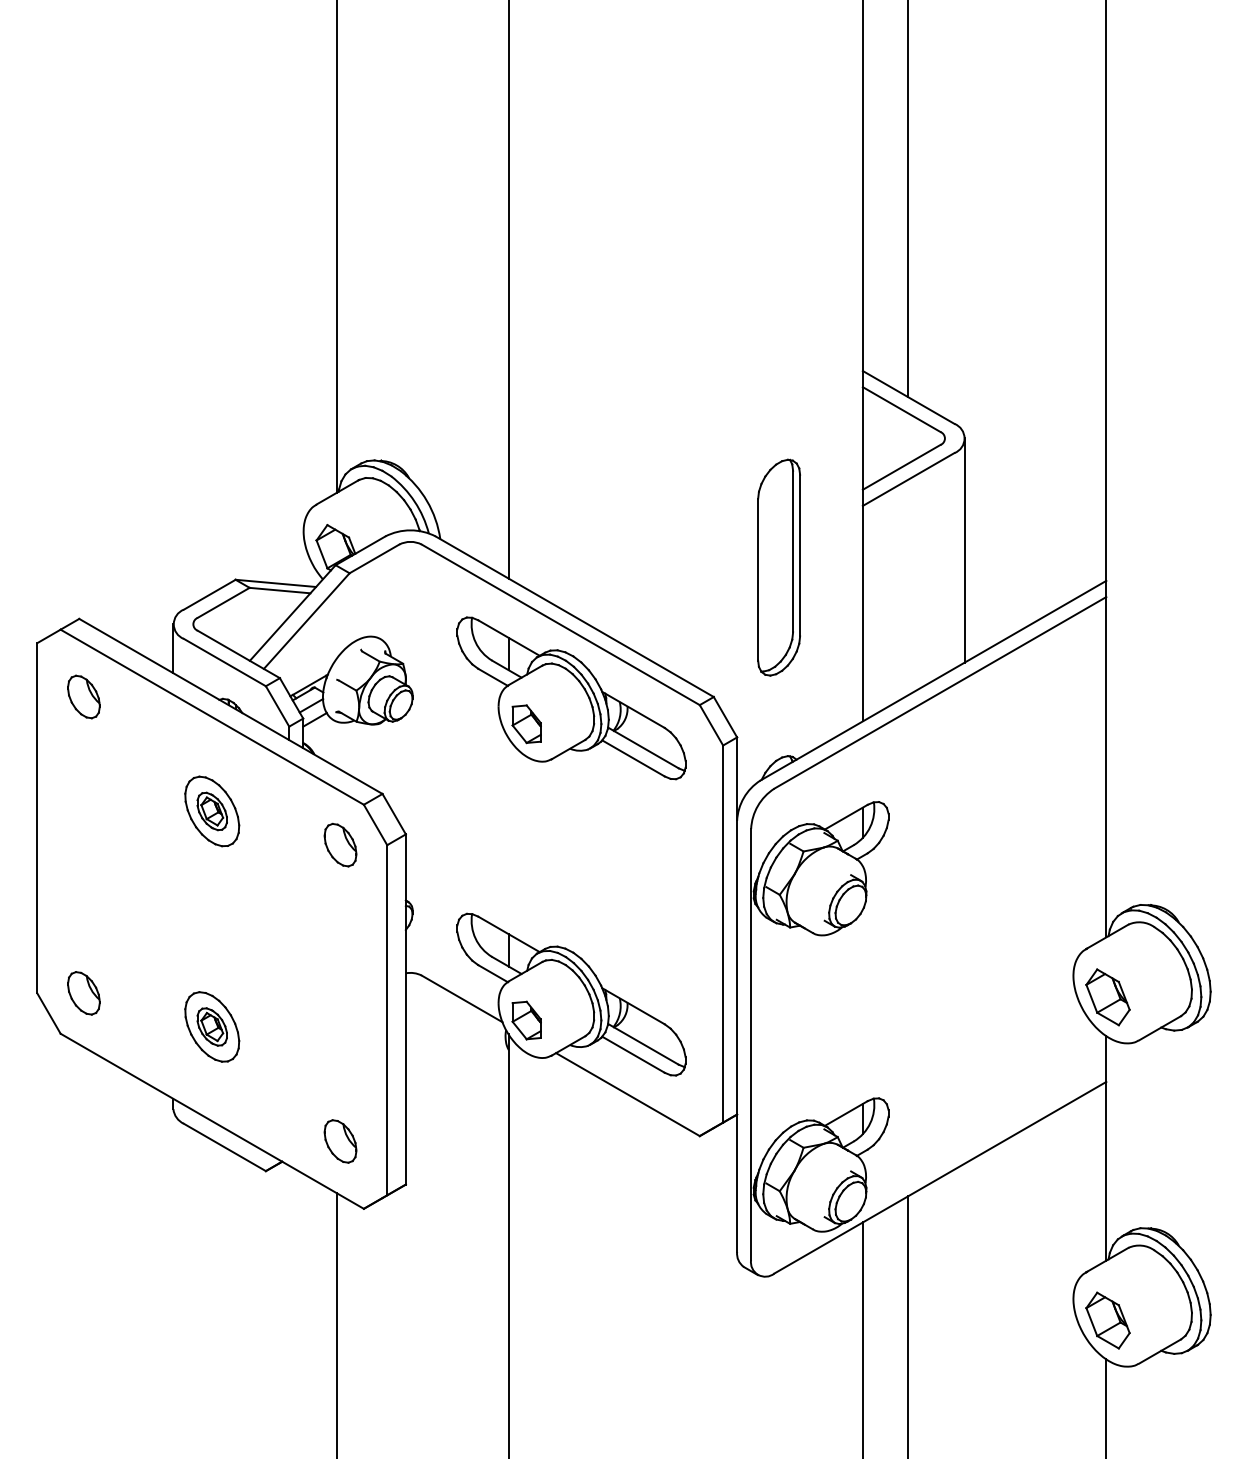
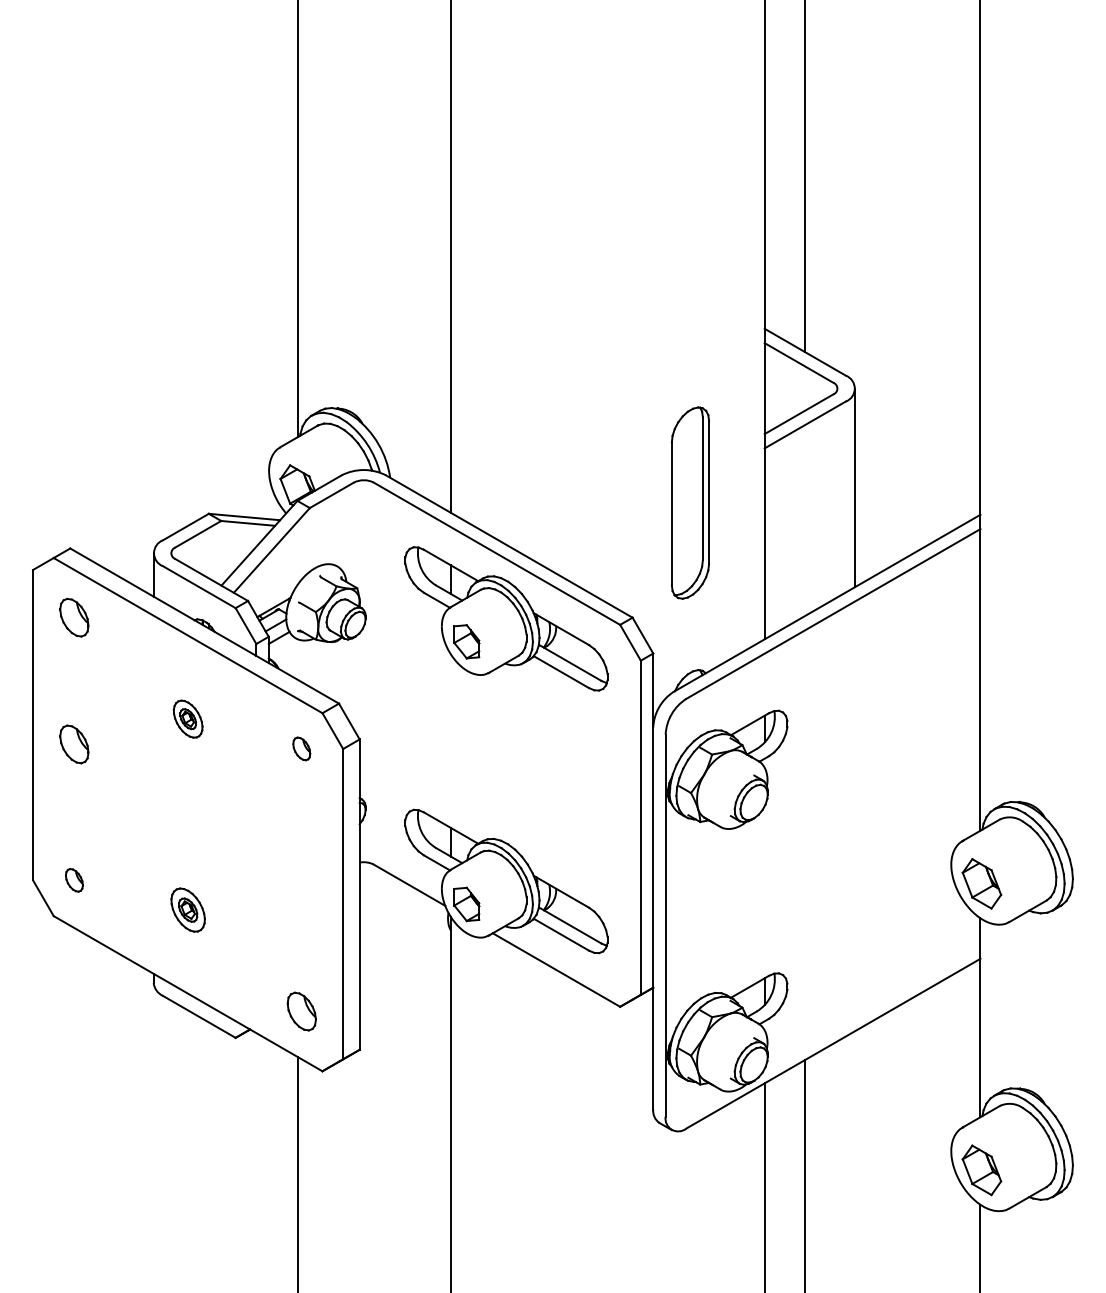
part: (212, 811) -> (188, 719), size x0.6
part: (83, 839) -> (74, 743), added
part: (340, 844) -> (301, 748), size x0.6
part: (83, 993) -> (74, 880), size x0.6
part: (212, 1026) -> (188, 909), size x0.7

